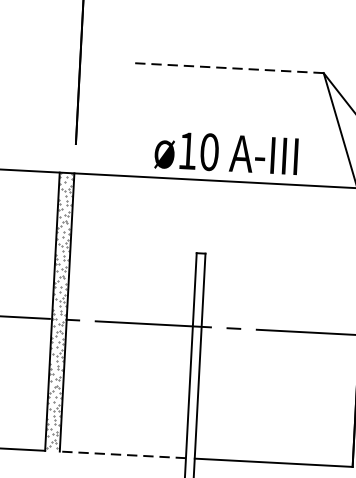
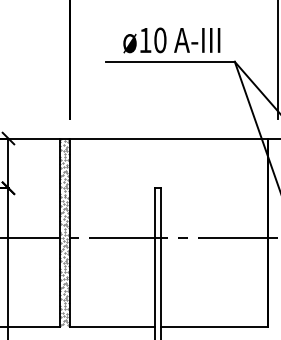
line: (228, 67) -> (170, 61), dashed -> solid
text: (225, 153) -> (171, 40), moved
line: (123, 455) -> (112, 327), dashed -> solid

